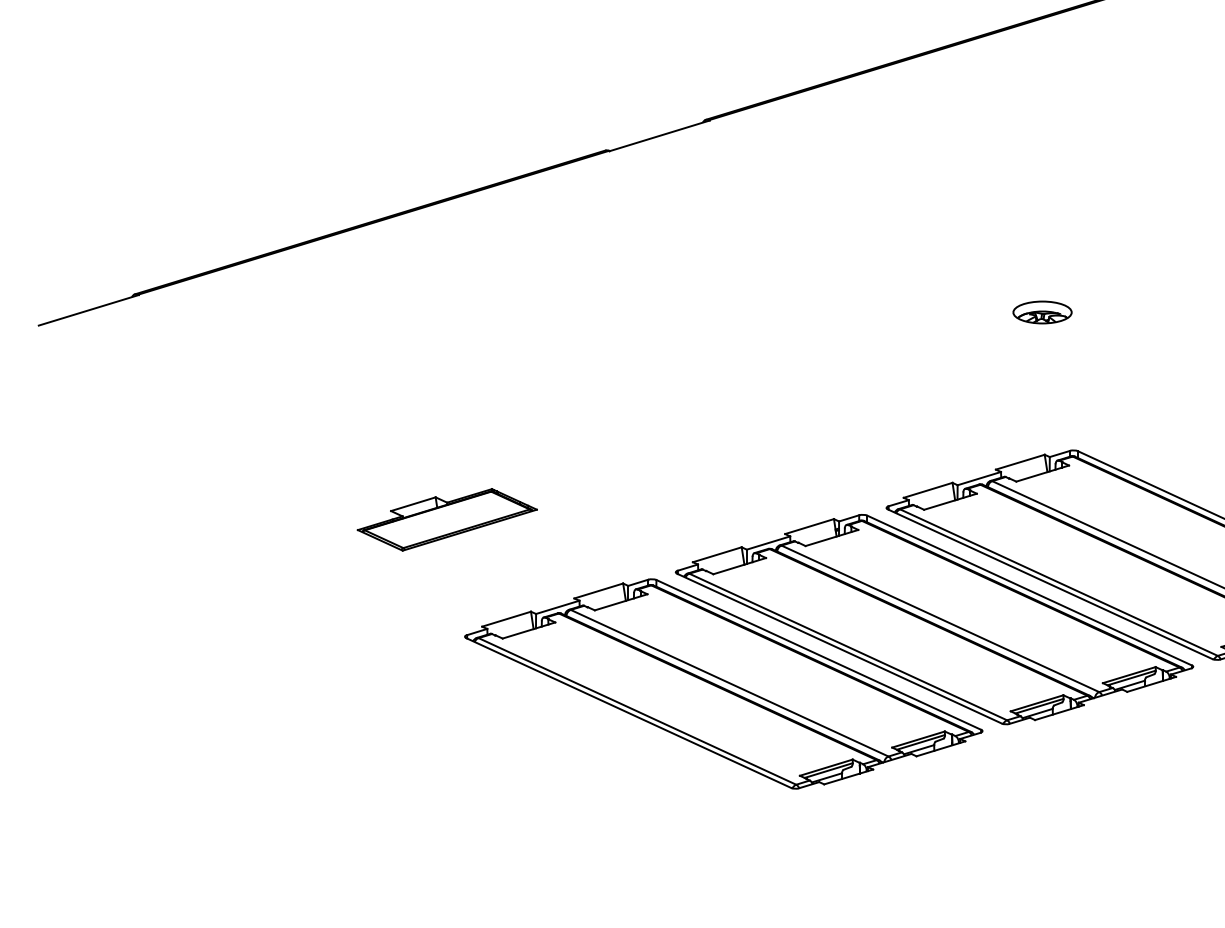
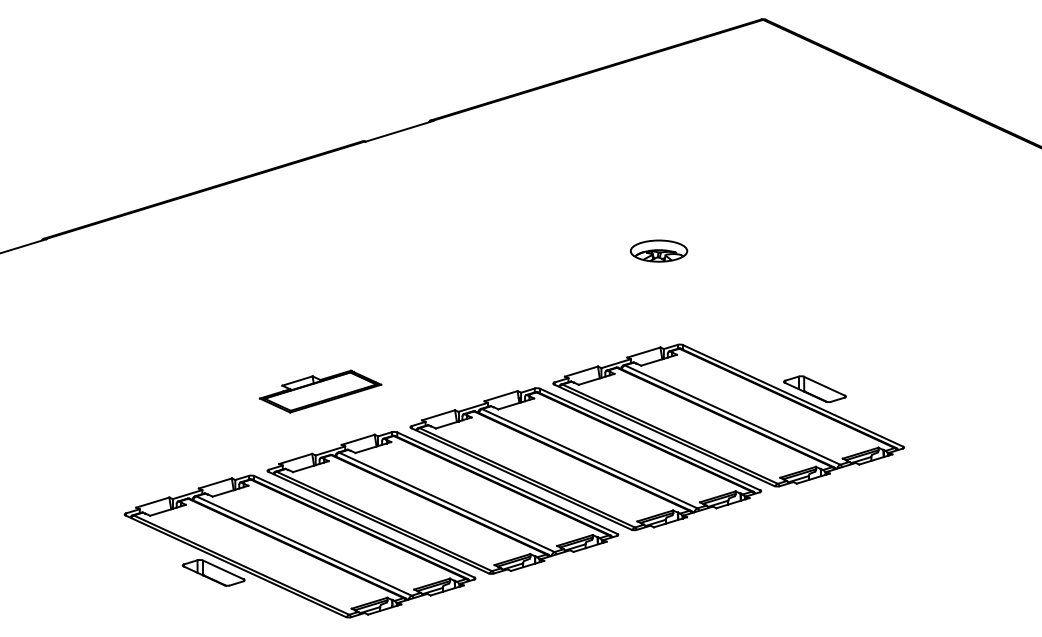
part: (1041, 311) -> (658, 250), size x1.43
part: (447, 519) -> (320, 391), moved
part: (512, 748) -> (299, 546), added

